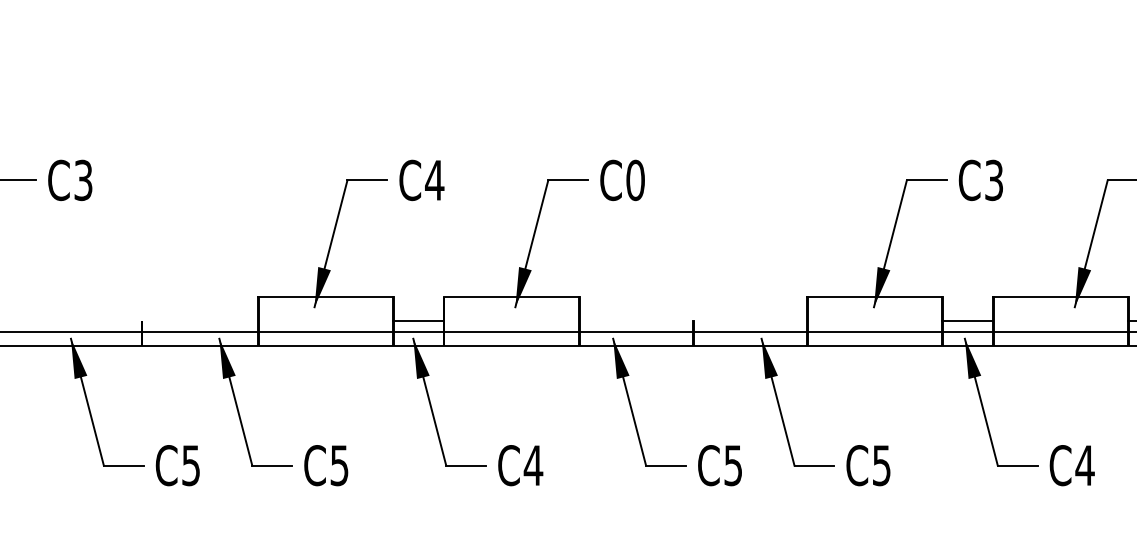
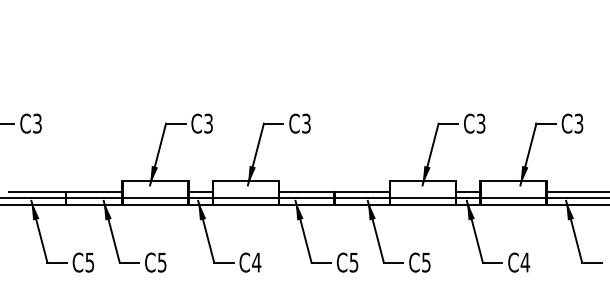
text: (434, 180) -> (208, 123), C4 -> C3
text: (635, 180) -> (306, 123), C0 -> C3
line: (140, 321) -> (65, 192), added
line: (693, 321) -> (334, 192), added

